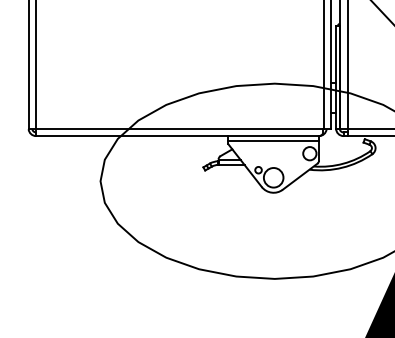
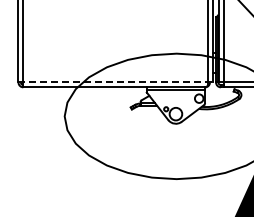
line: (181, 128) -> (116, 82), solid -> dashed

